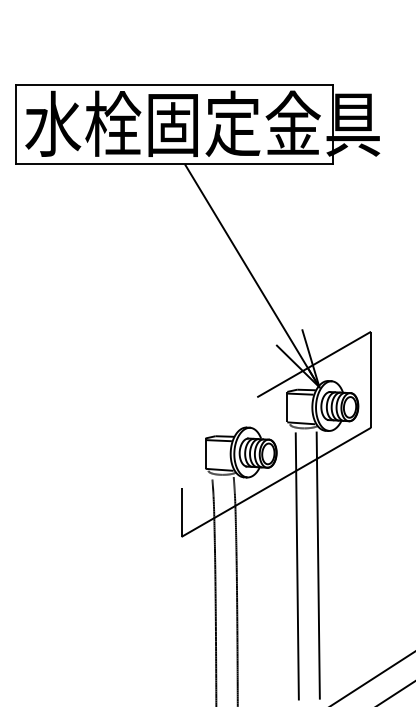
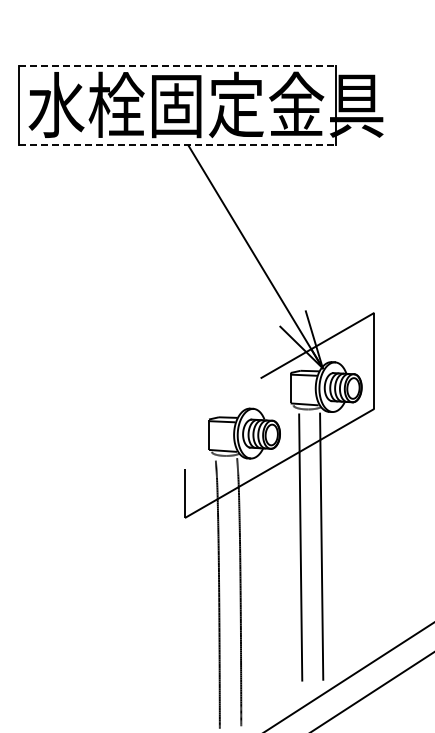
line: (175, 85) -> (178, 66), solid -> dashed
line: (175, 164) -> (178, 145), solid -> dashed

